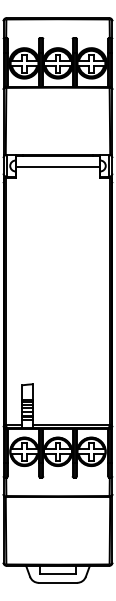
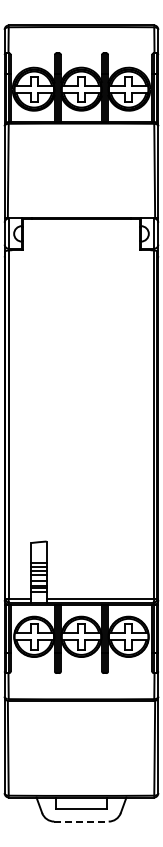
line: (58, 166) -> (81, 234), removed
line: (58, 582) -> (81, 821), solid -> dashed

